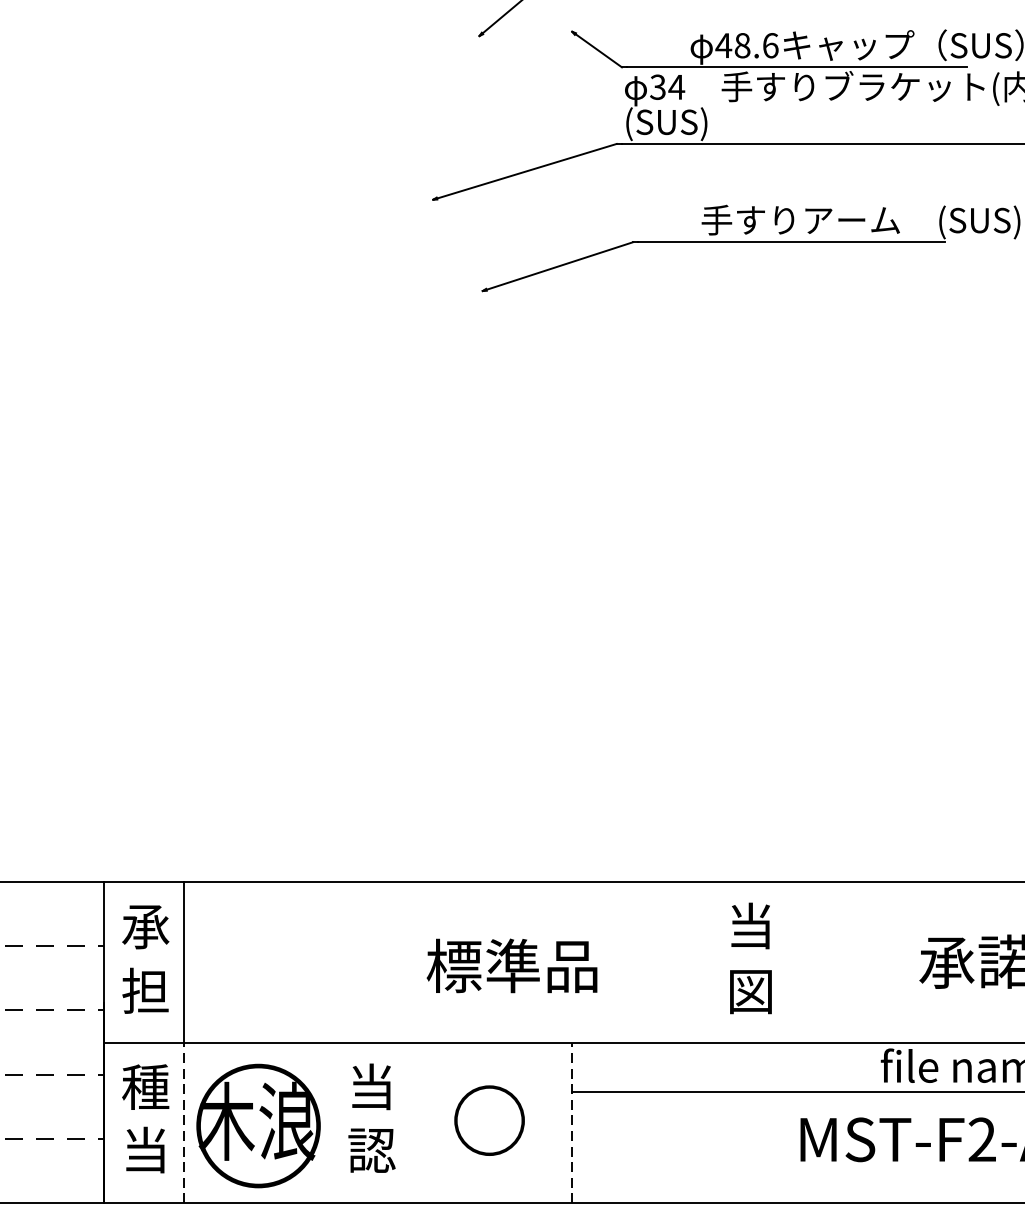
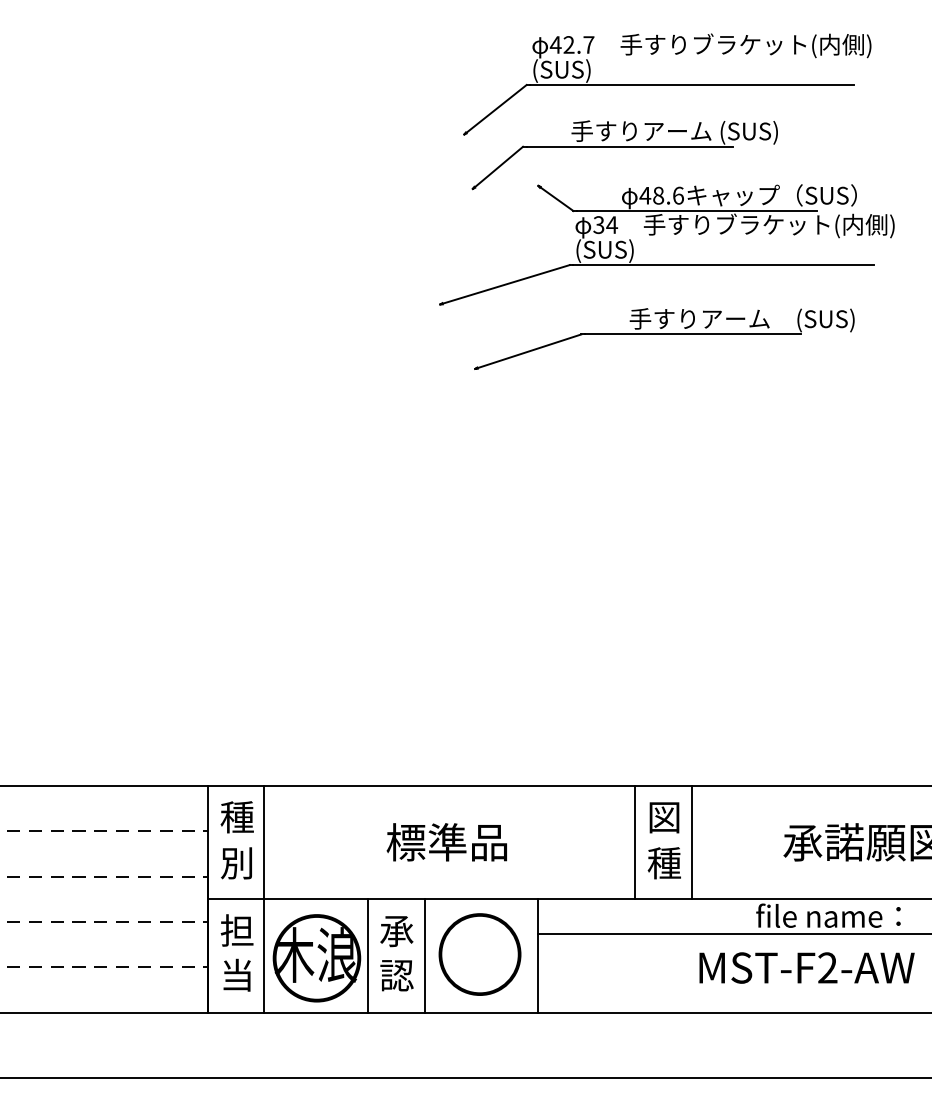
text: (750, 925) -> (664, 816), 当 -> 図
text: (144, 926) -> (236, 817), 承 -> 種
line: (708, 961) -> (634, 842), added
line: (789, 961) -> (691, 842), added
text: (511, 966) -> (446, 842), moved
text: (144, 990) -> (236, 862), 担 -> 別
text: (749, 991) -> (663, 863), 図 -> 種
text: (144, 1086) -> (236, 930), 種 -> 担
text: (371, 1086) -> (396, 930), 当 -> 承
part: (488, 1120) -> (479, 954), size x1.67
line: (331, 1122) -> (368, 955), added
line: (410, 1122) -> (424, 955), added
line: (184, 1123) -> (264, 956), dashed -> solid
line: (572, 1123) -> (538, 956), dashed -> solid

